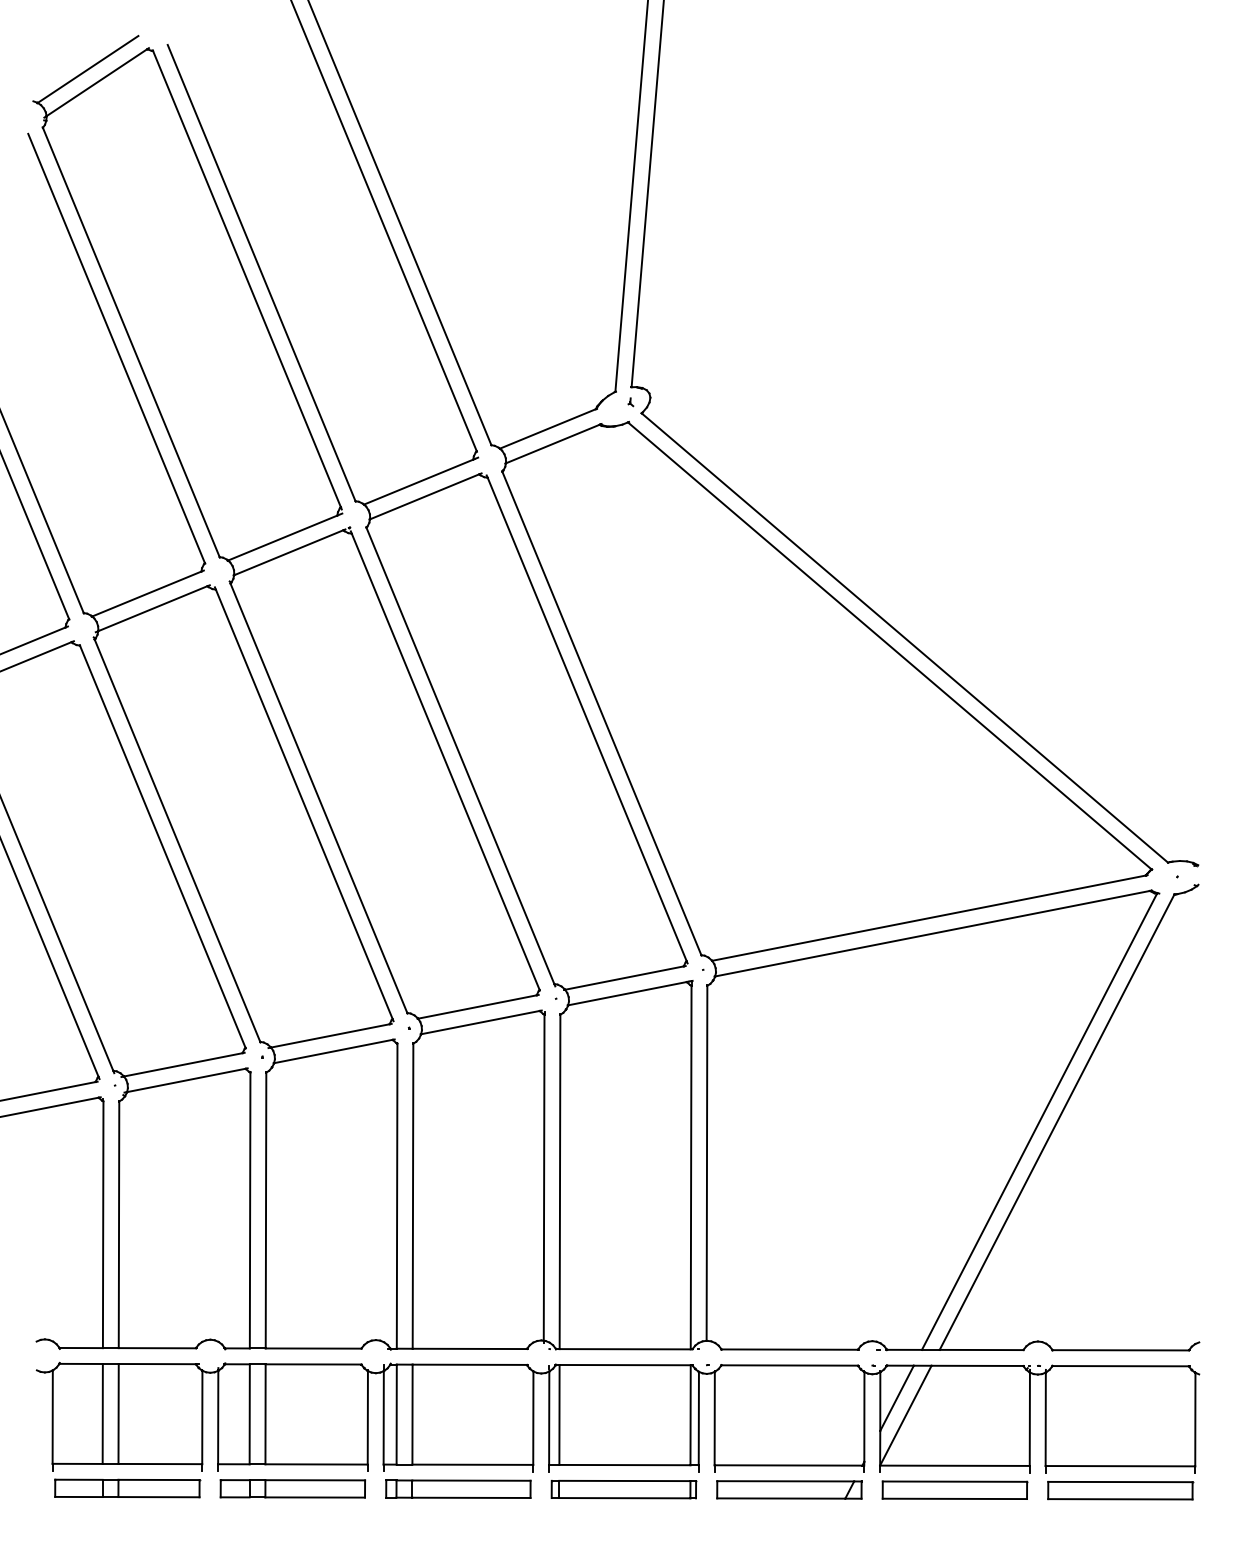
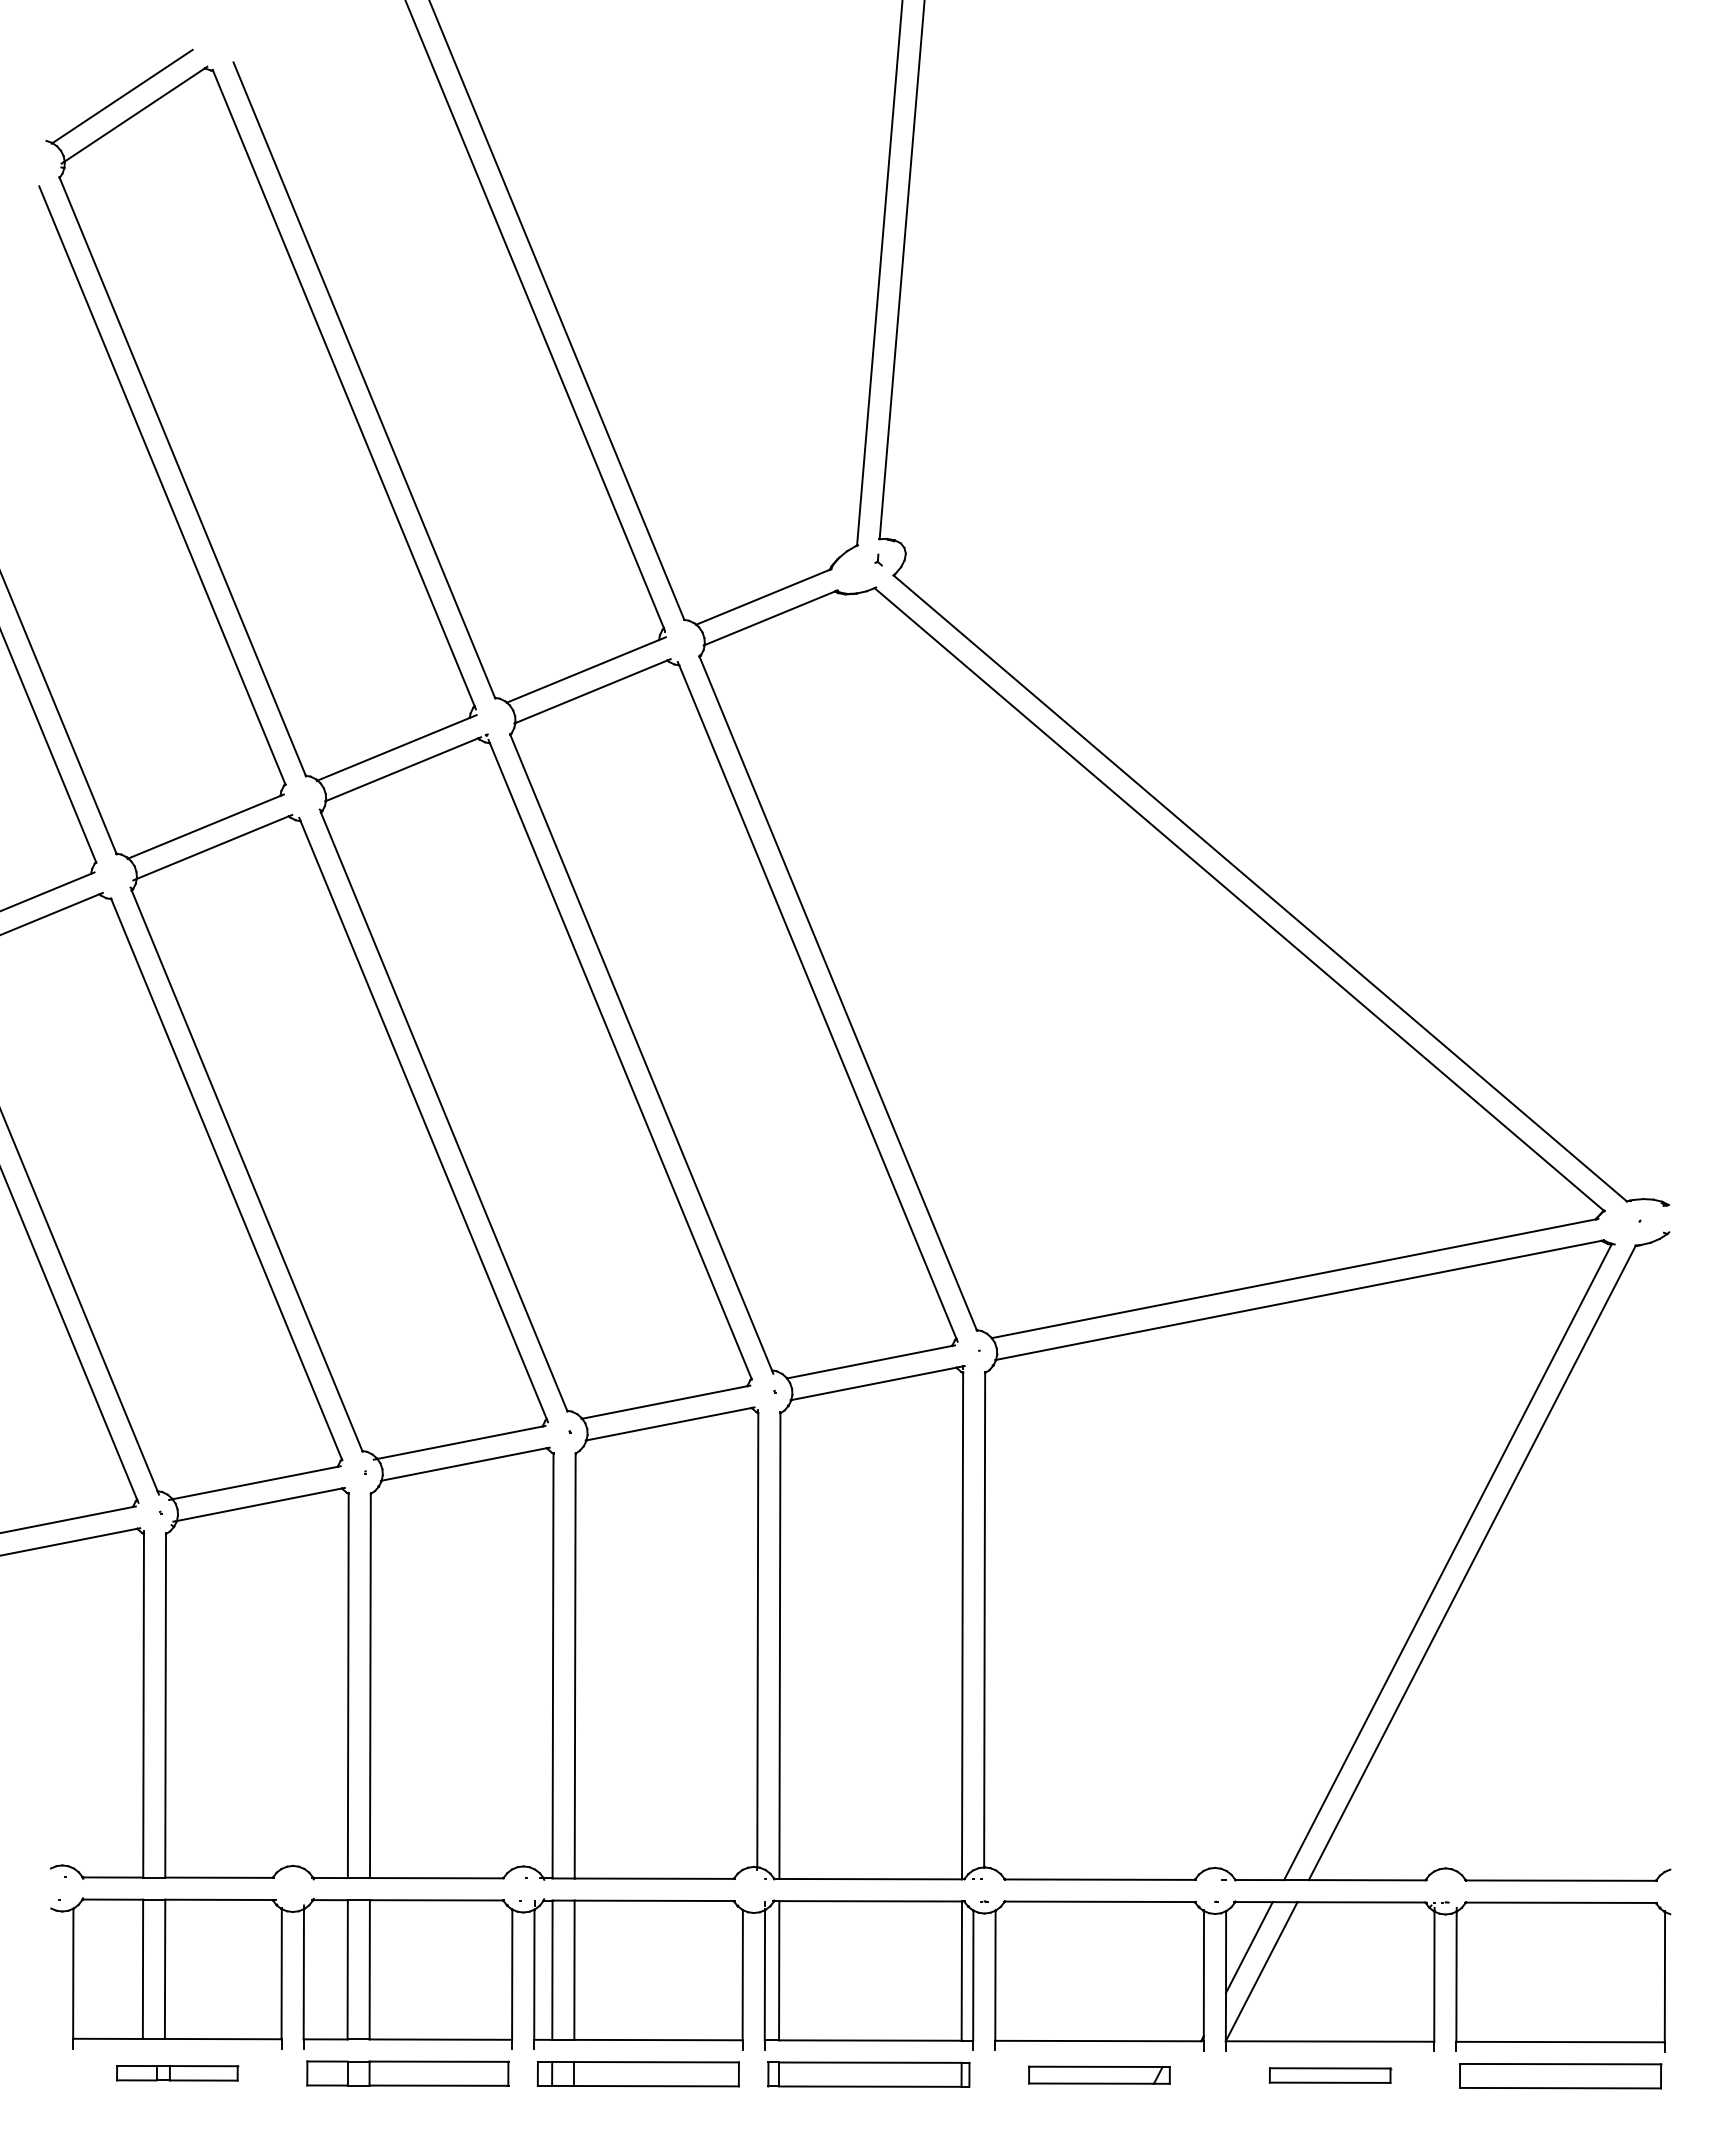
part: (127, 1488) -> (177, 2073), size x0.6
part: (789, 1490) -> (1099, 2075), size x0.7
part: (955, 1490) -> (1330, 2075), size x0.6

